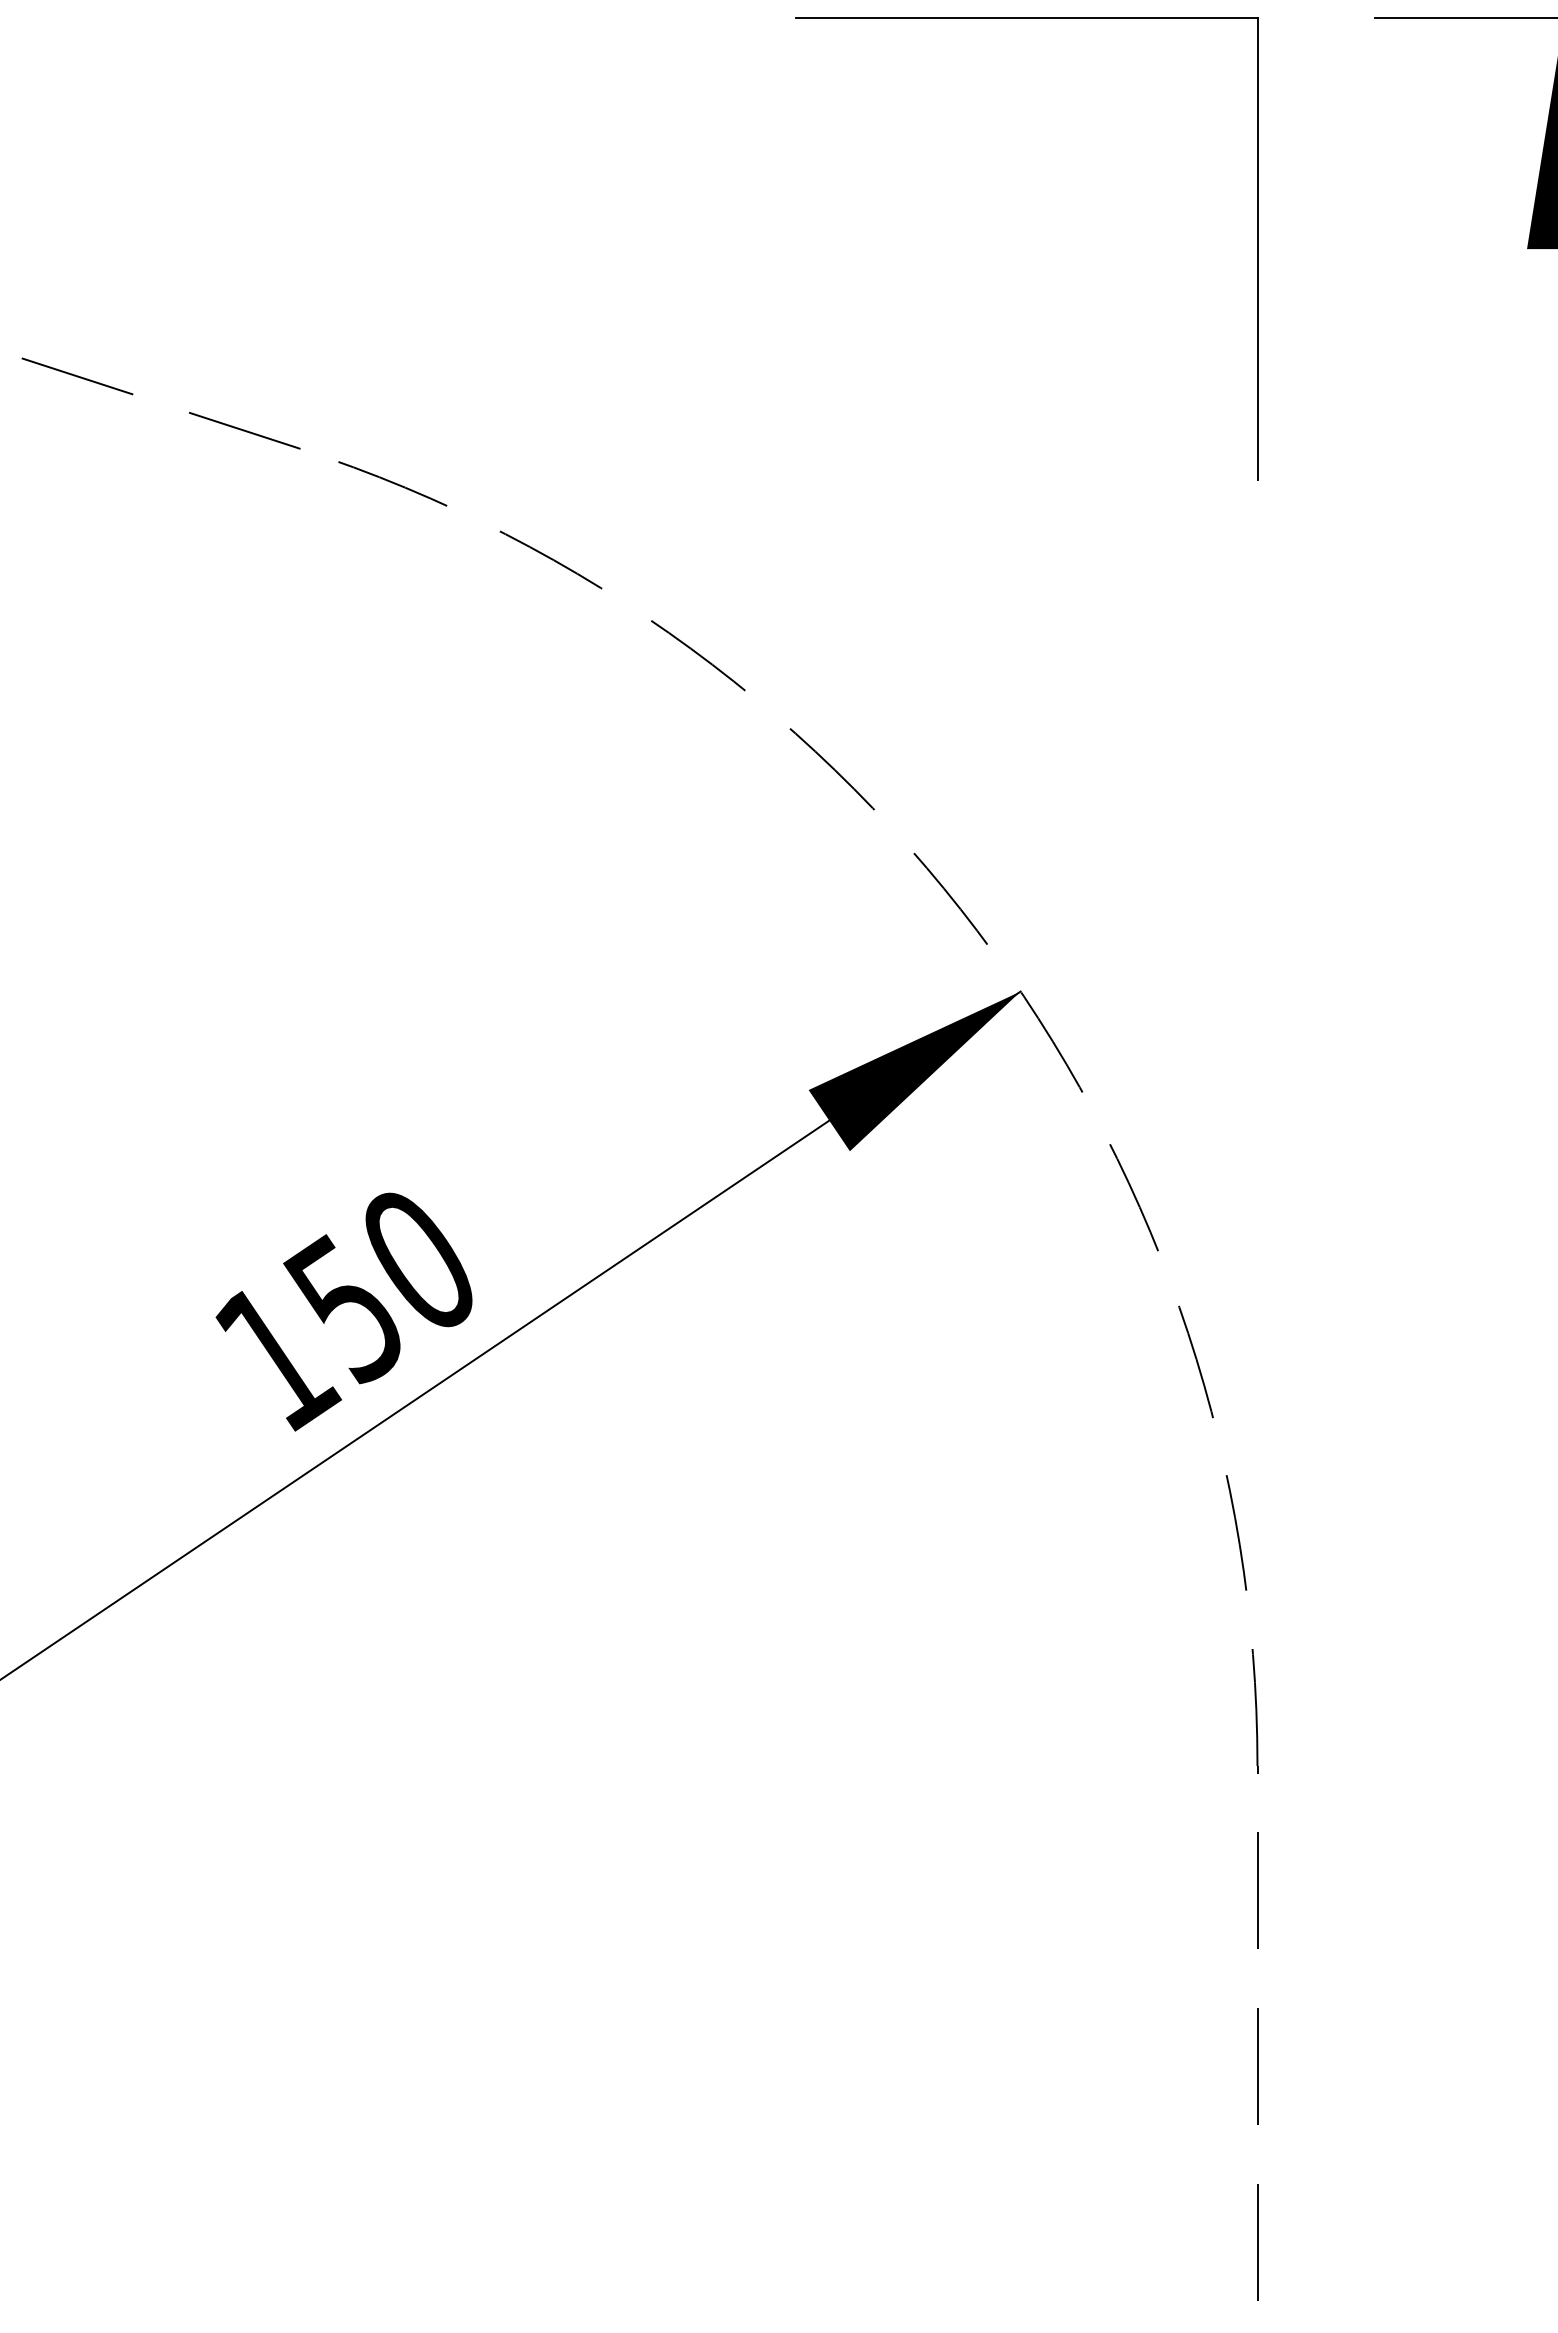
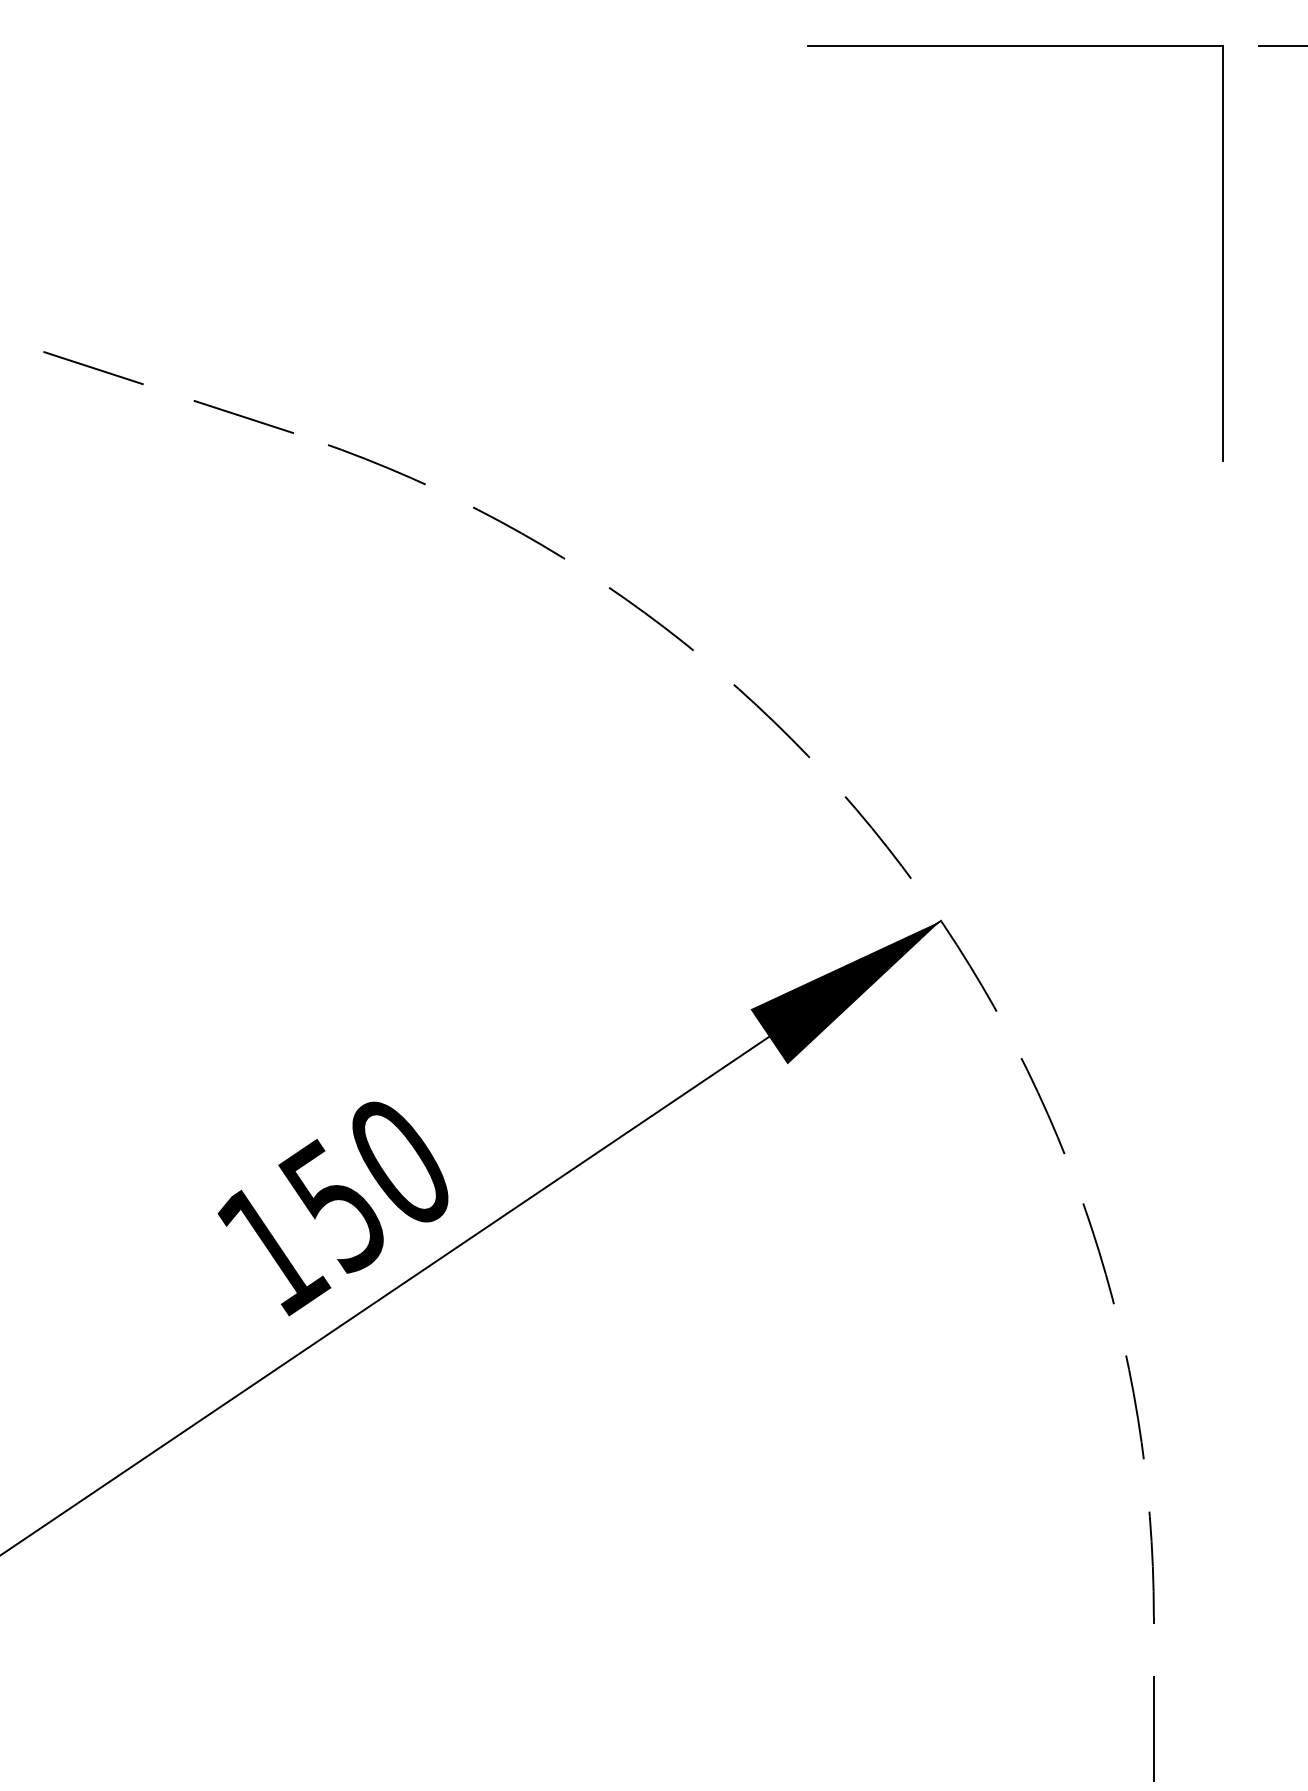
part: (1026, 18) -> (1015, 46), moved

